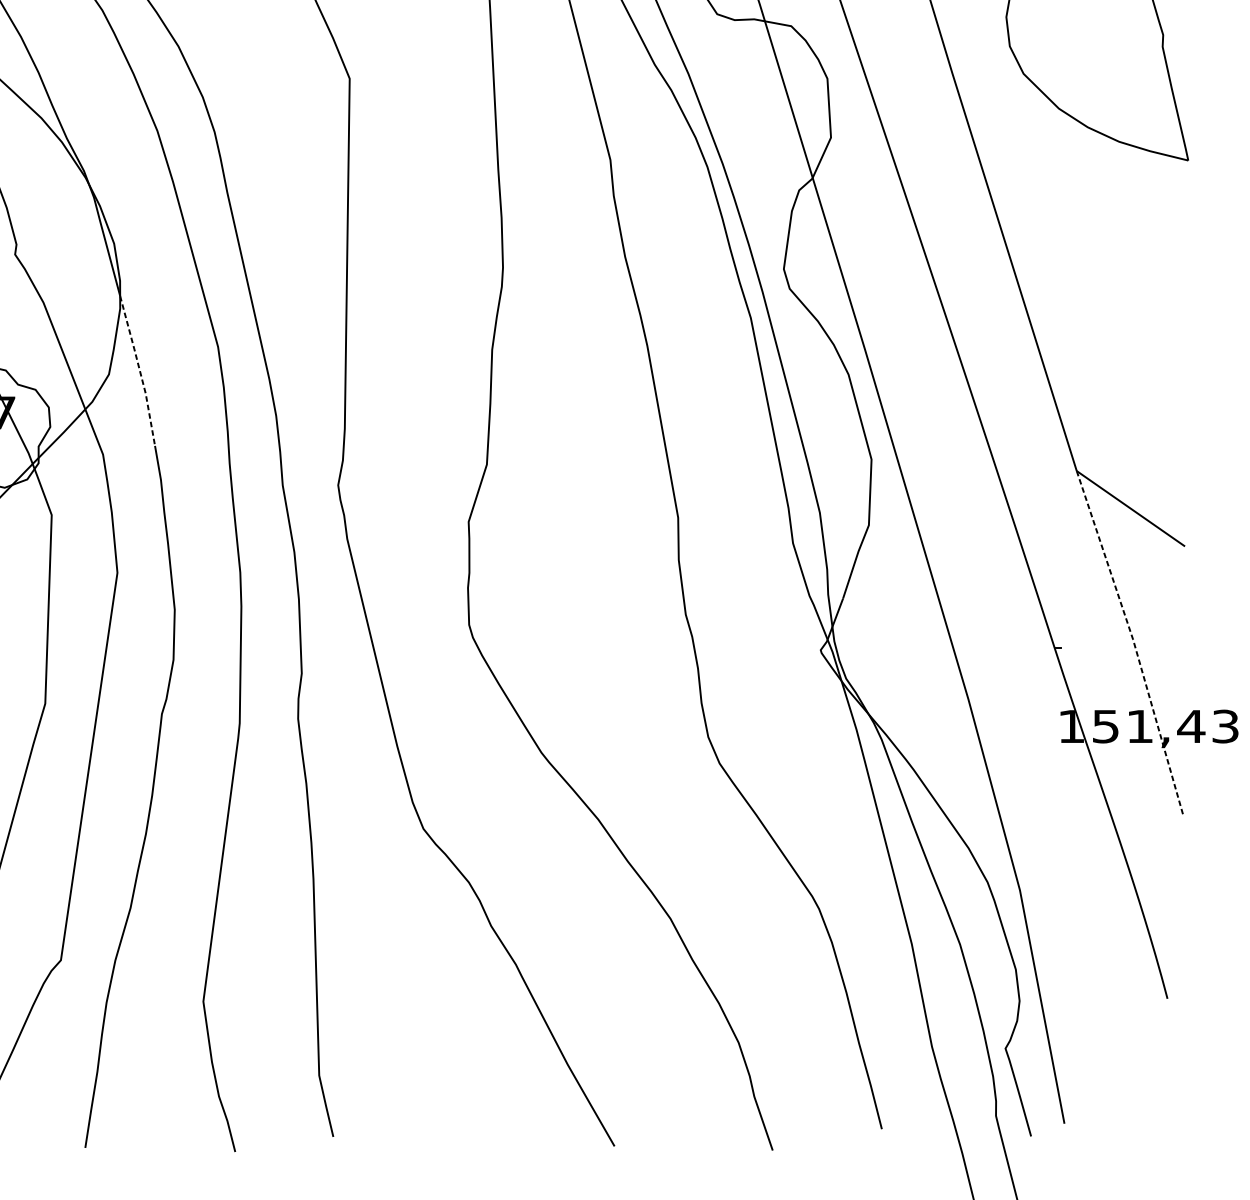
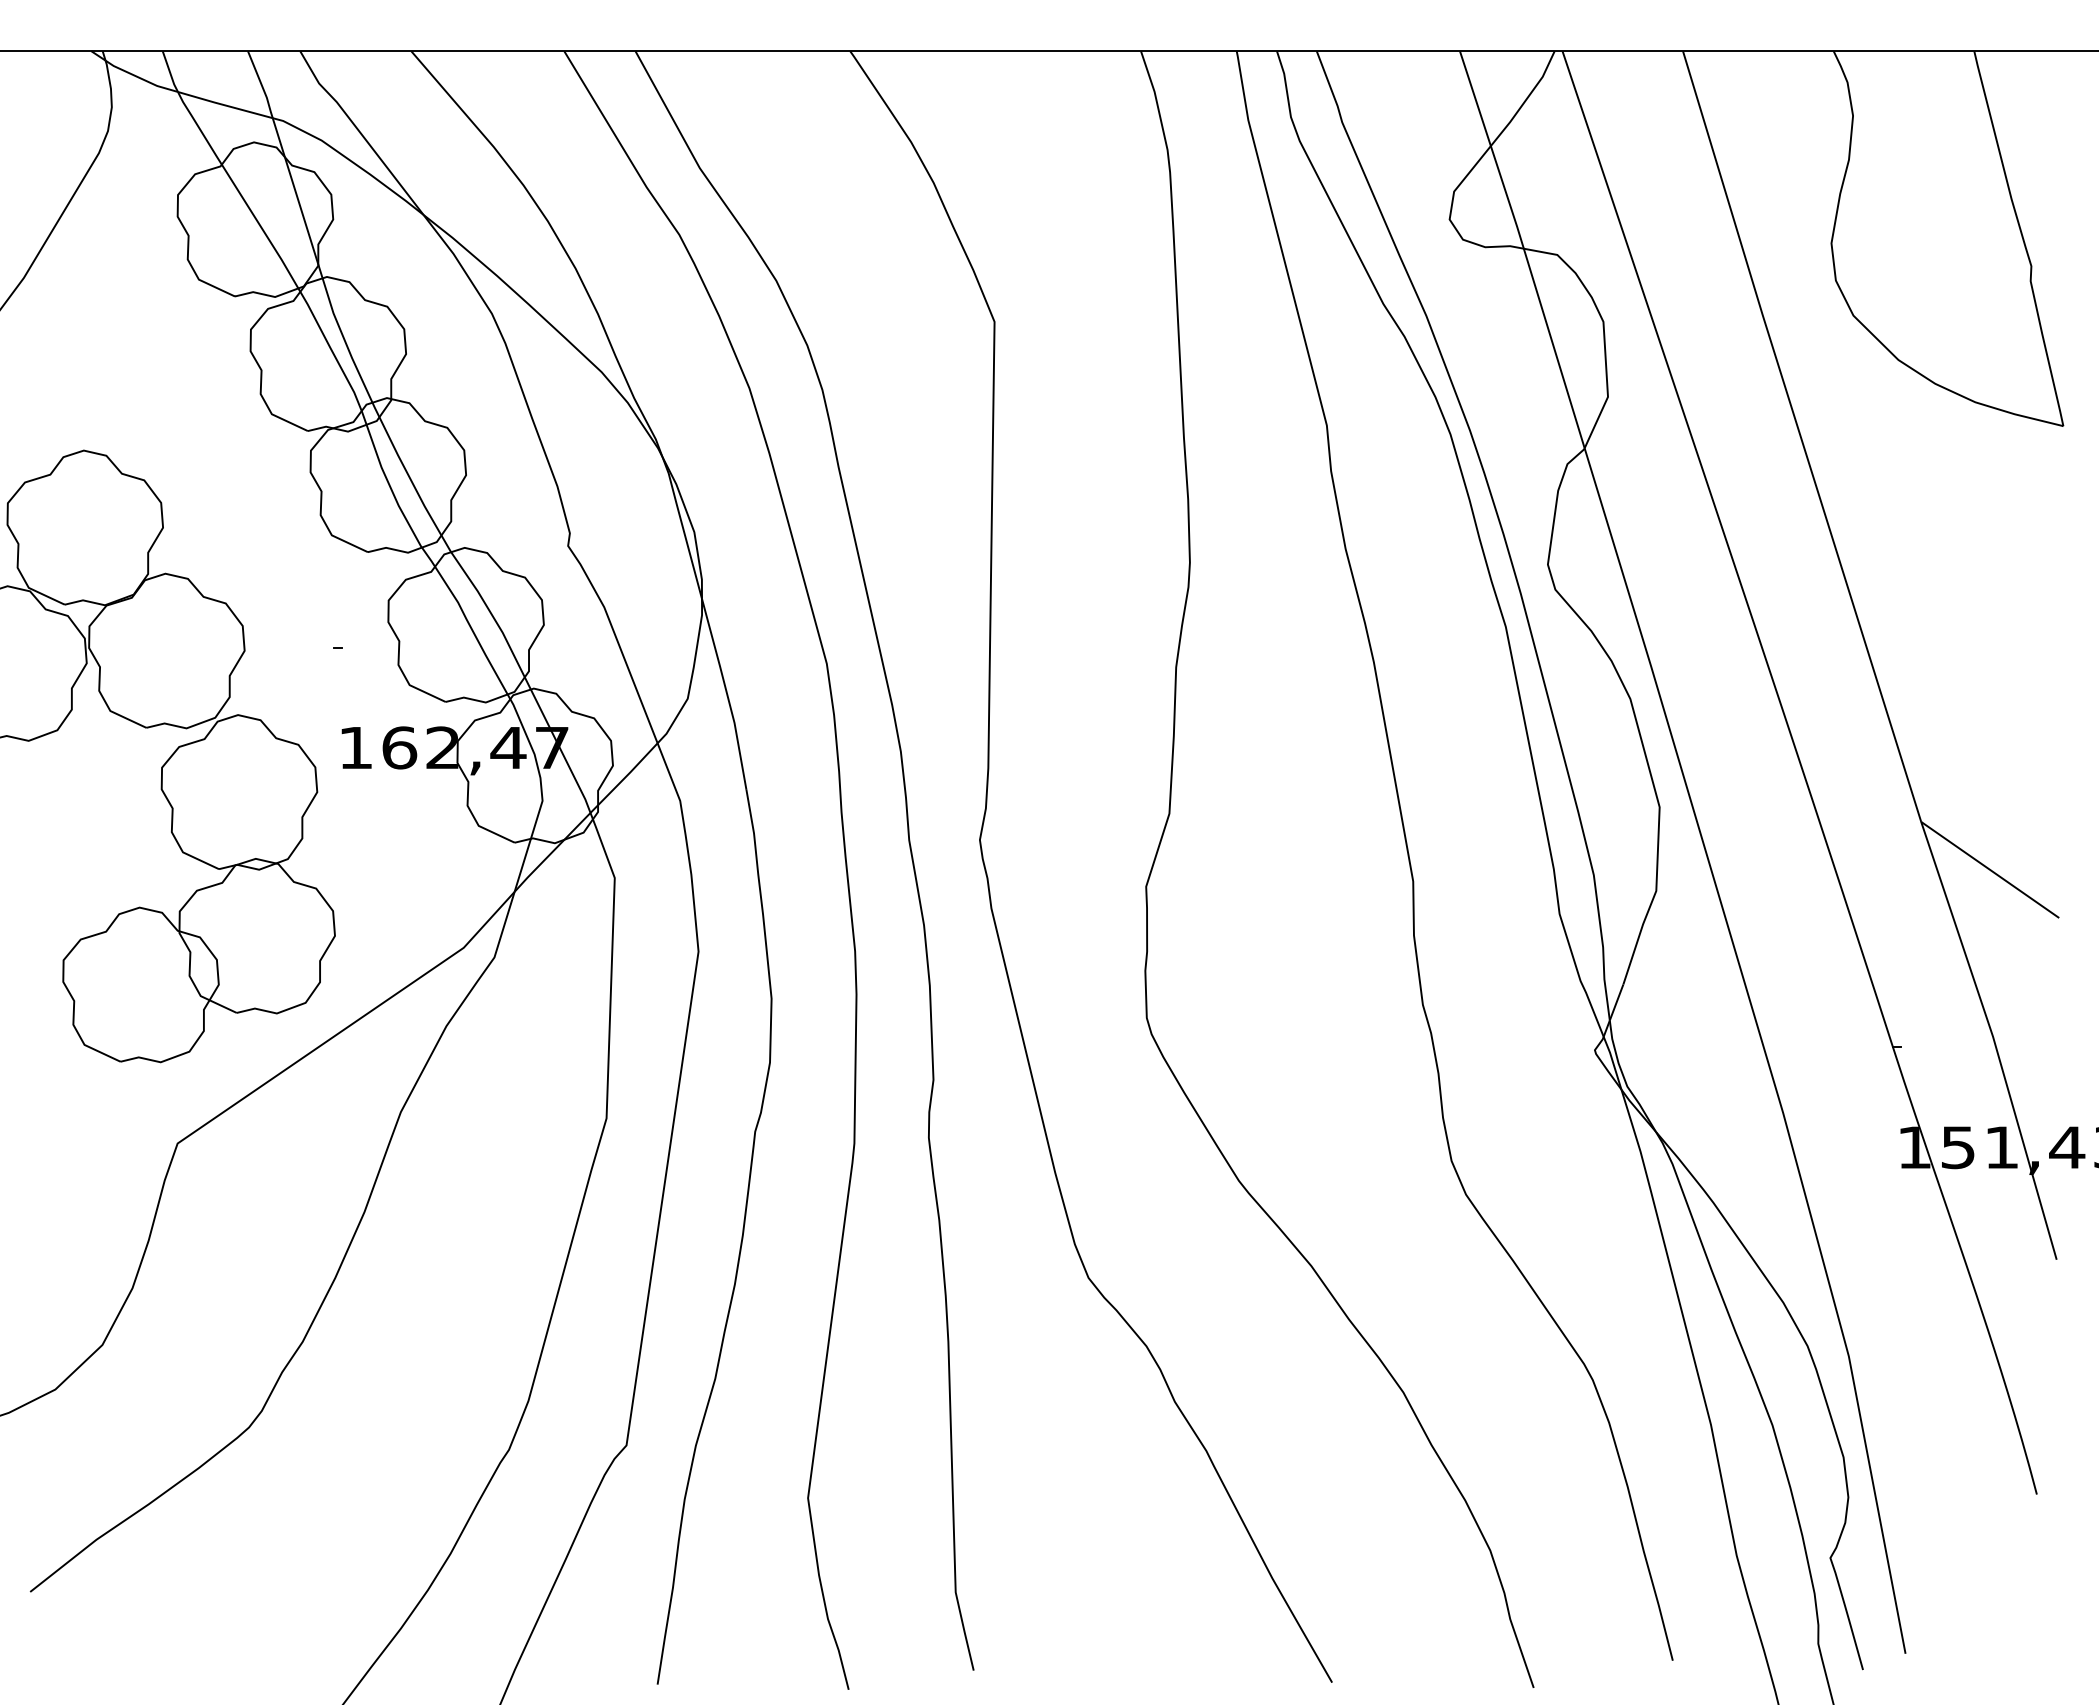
line: (140, 371) -> (727, 694), dashed -> solid
line: (1133, 640) -> (1993, 1038), dashed -> solid

